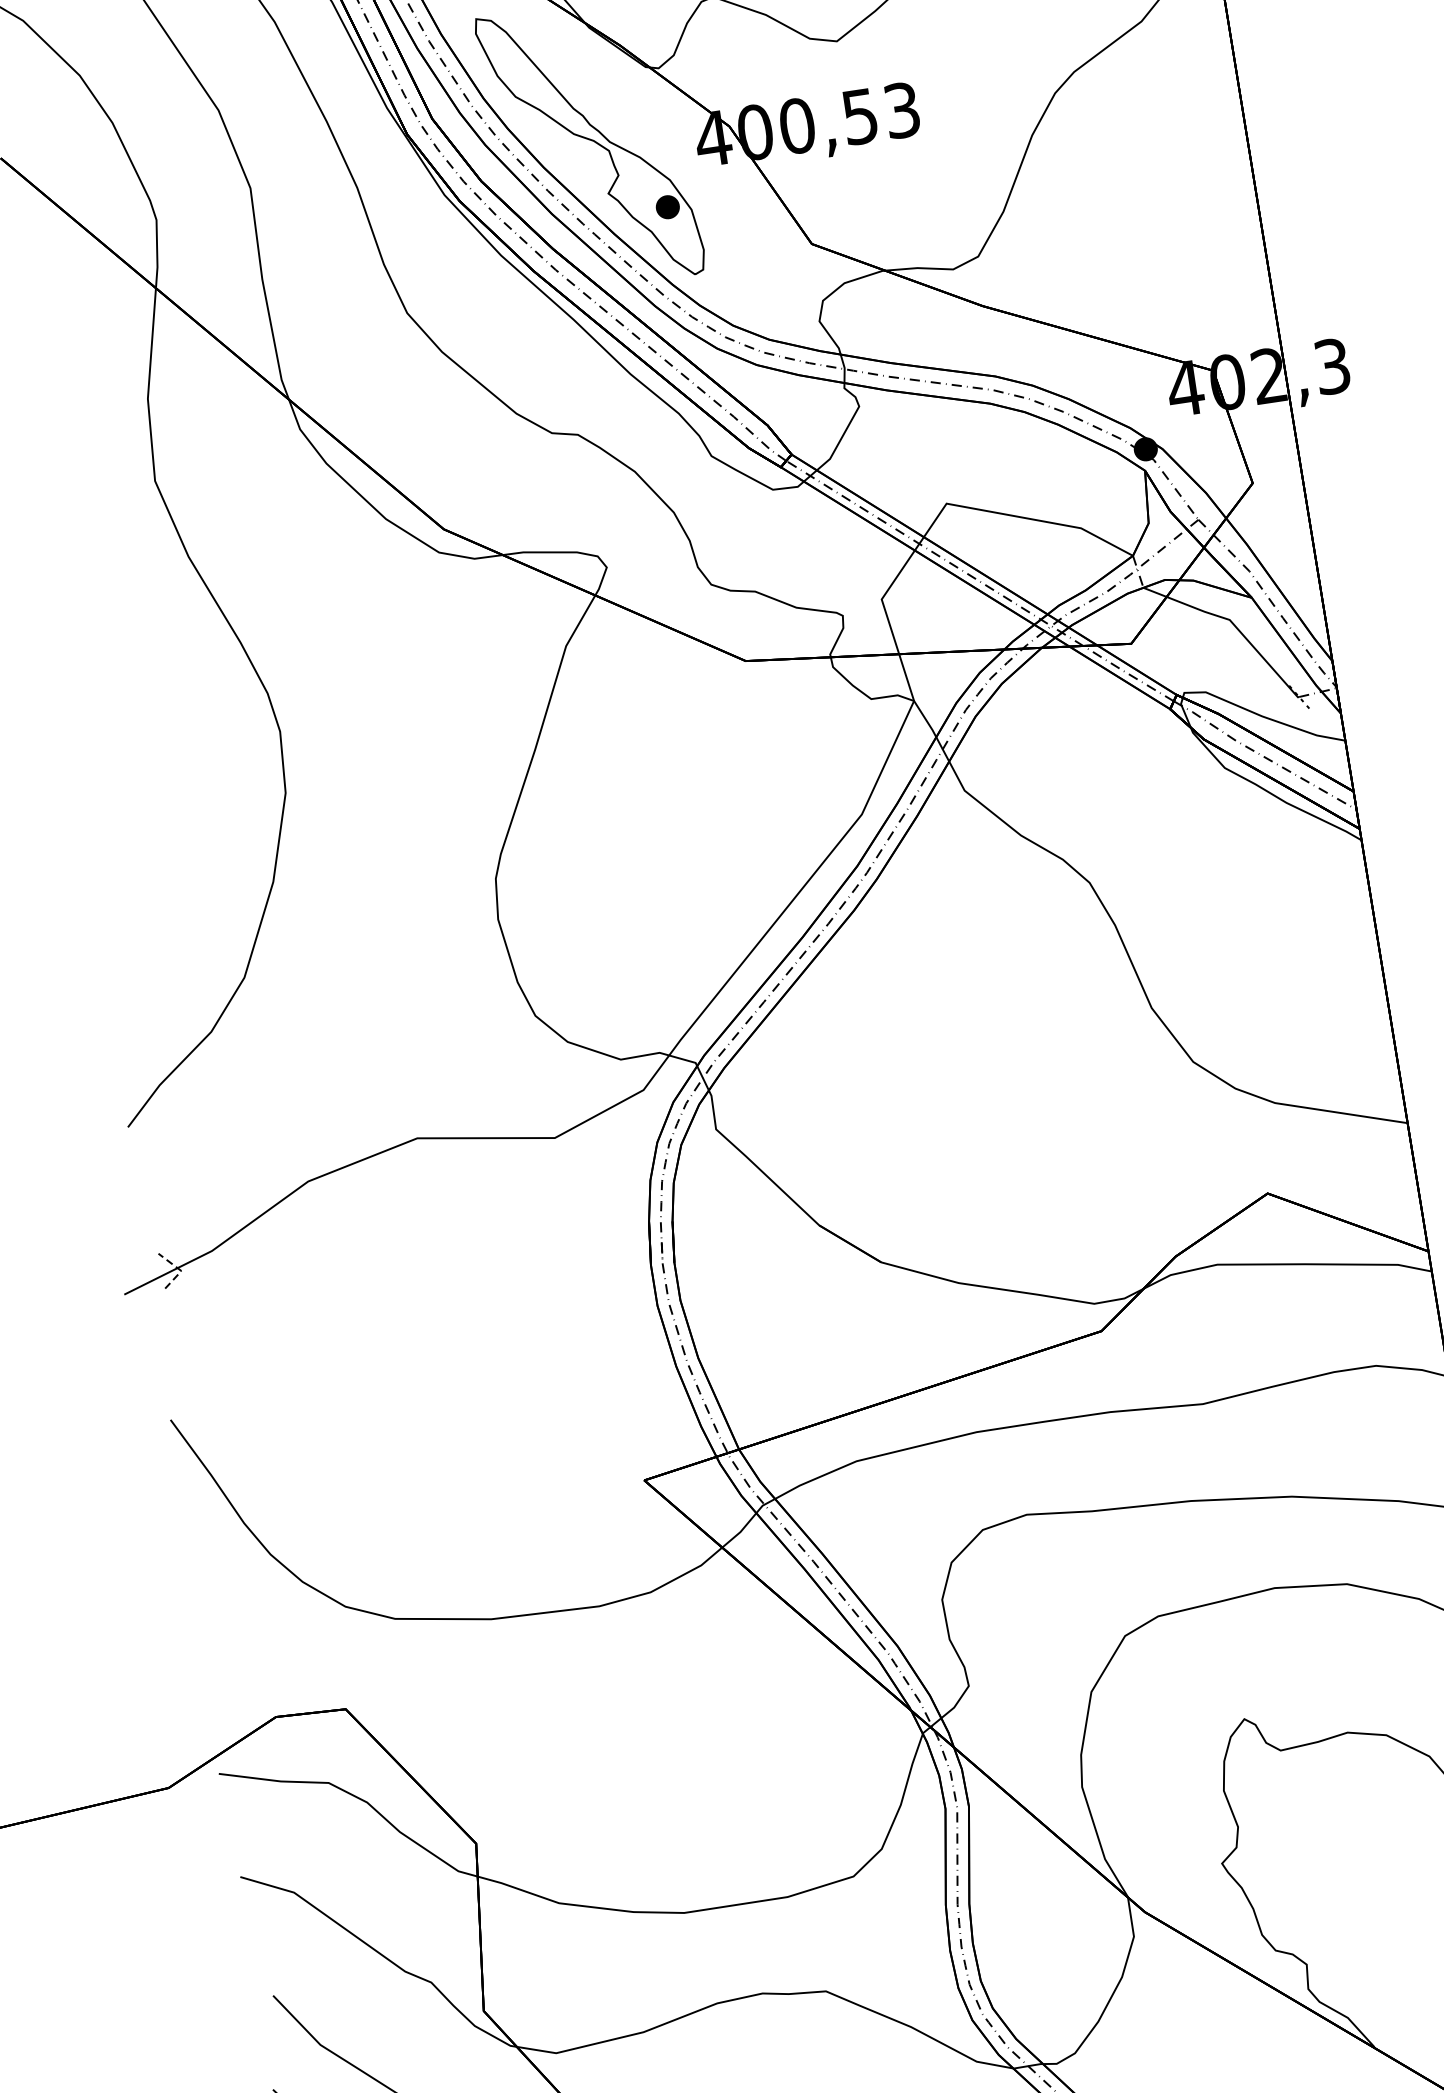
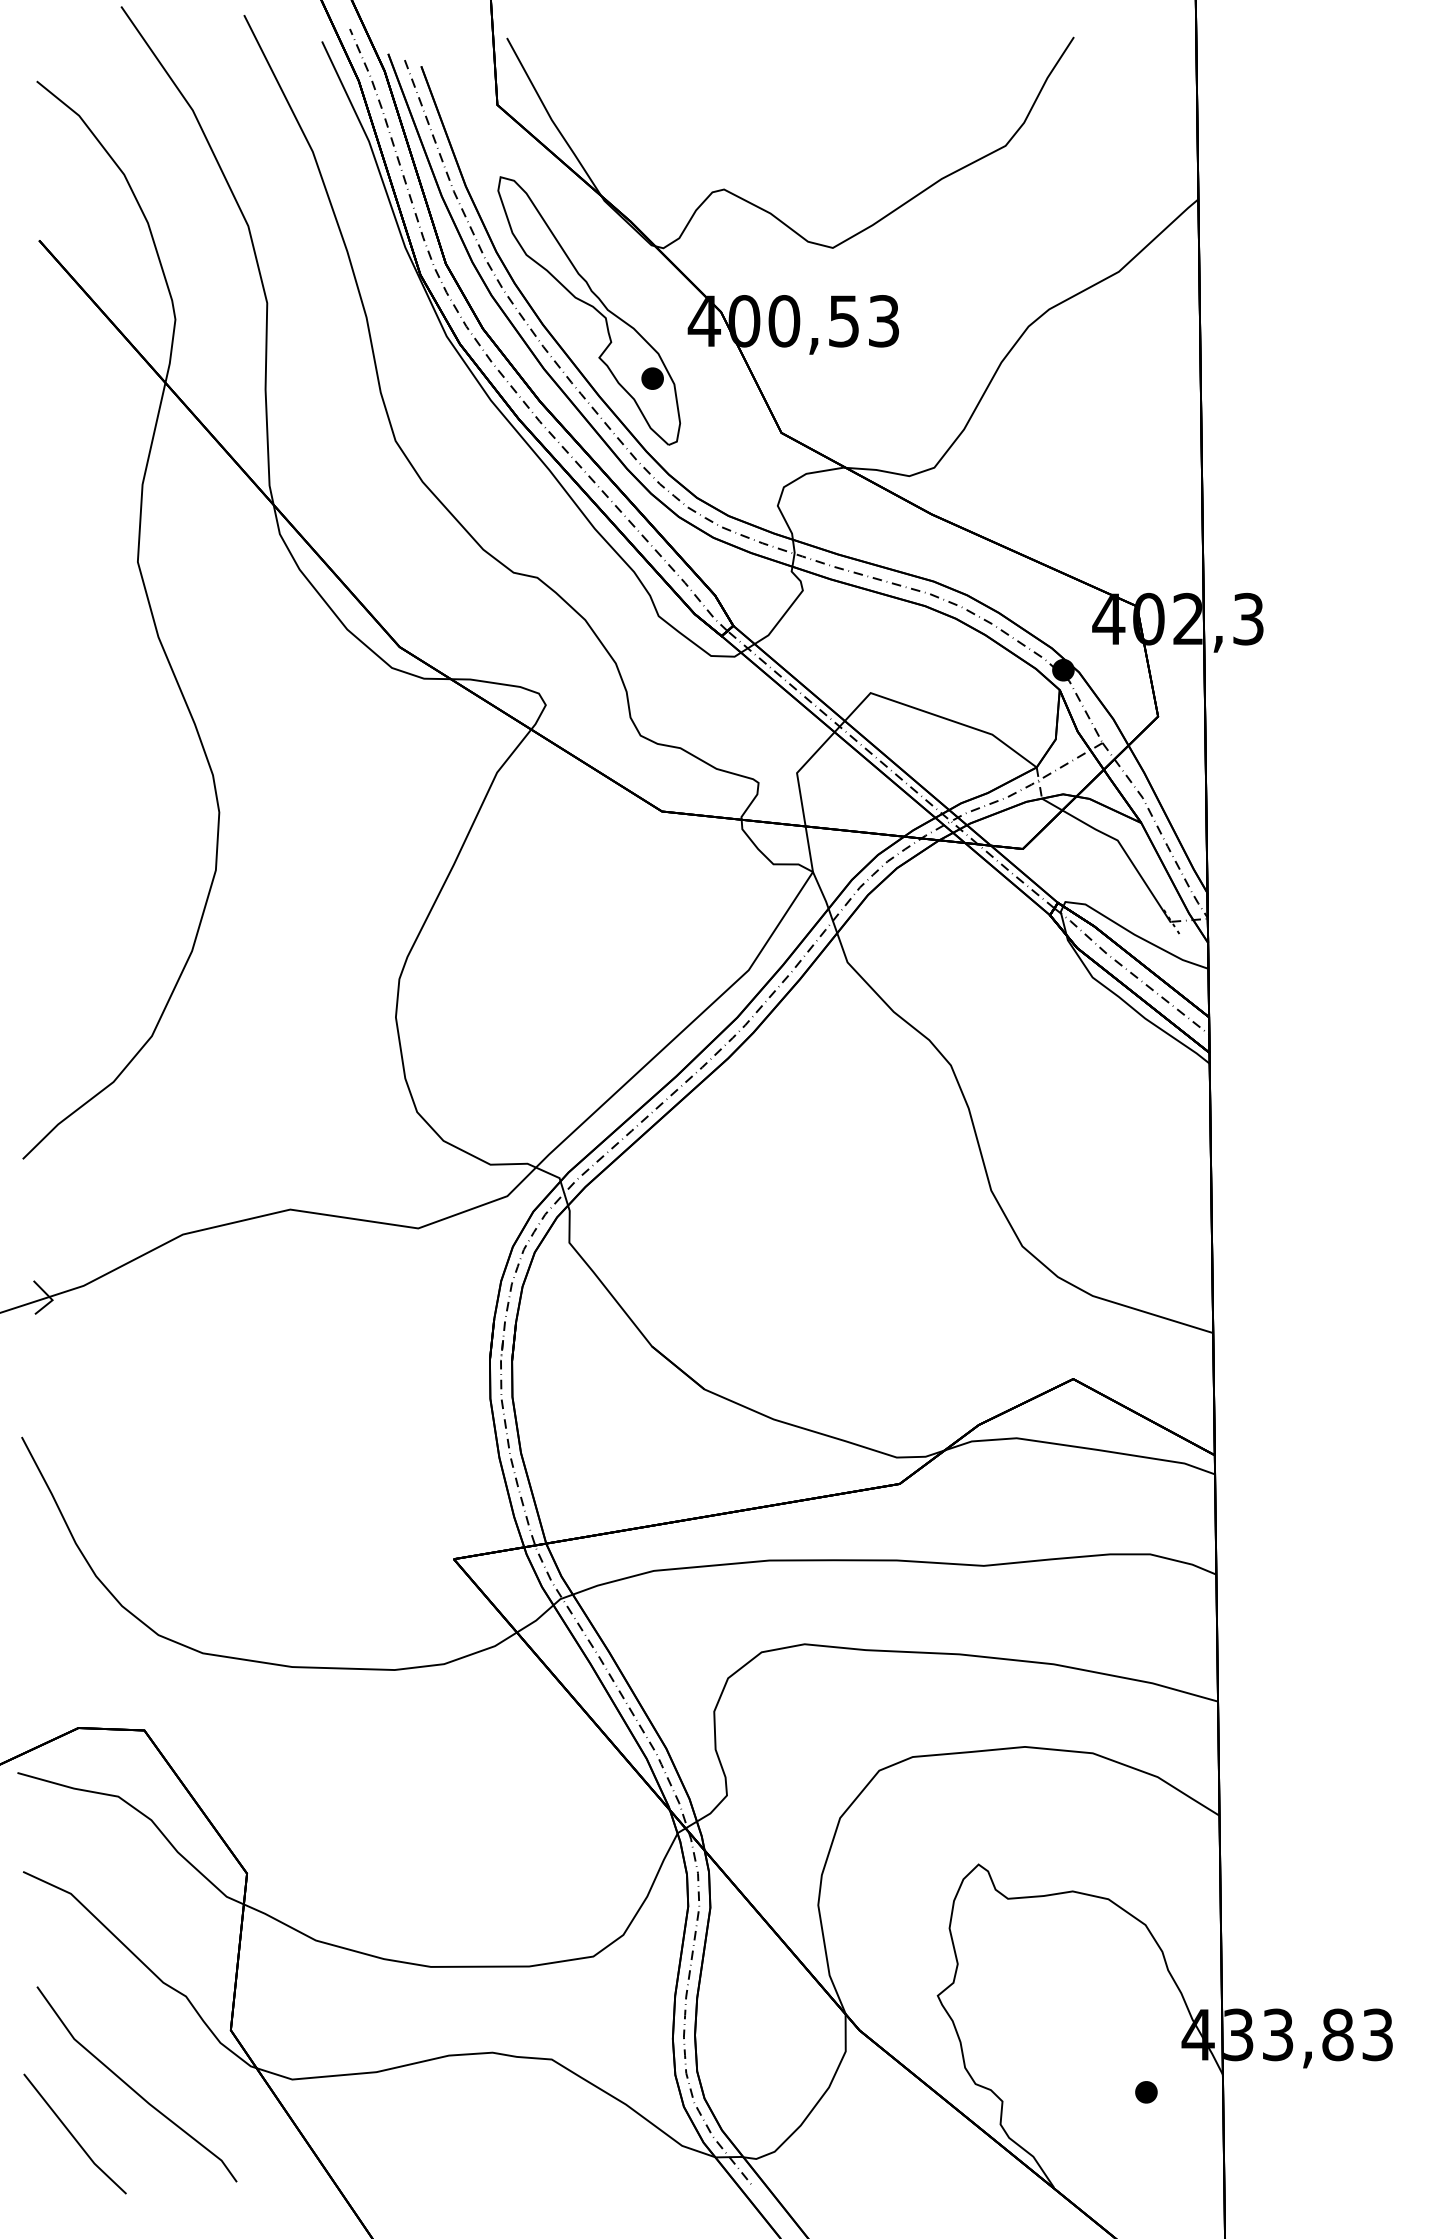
line: (180, 1269) -> (51, 1298), dashed -> solid

